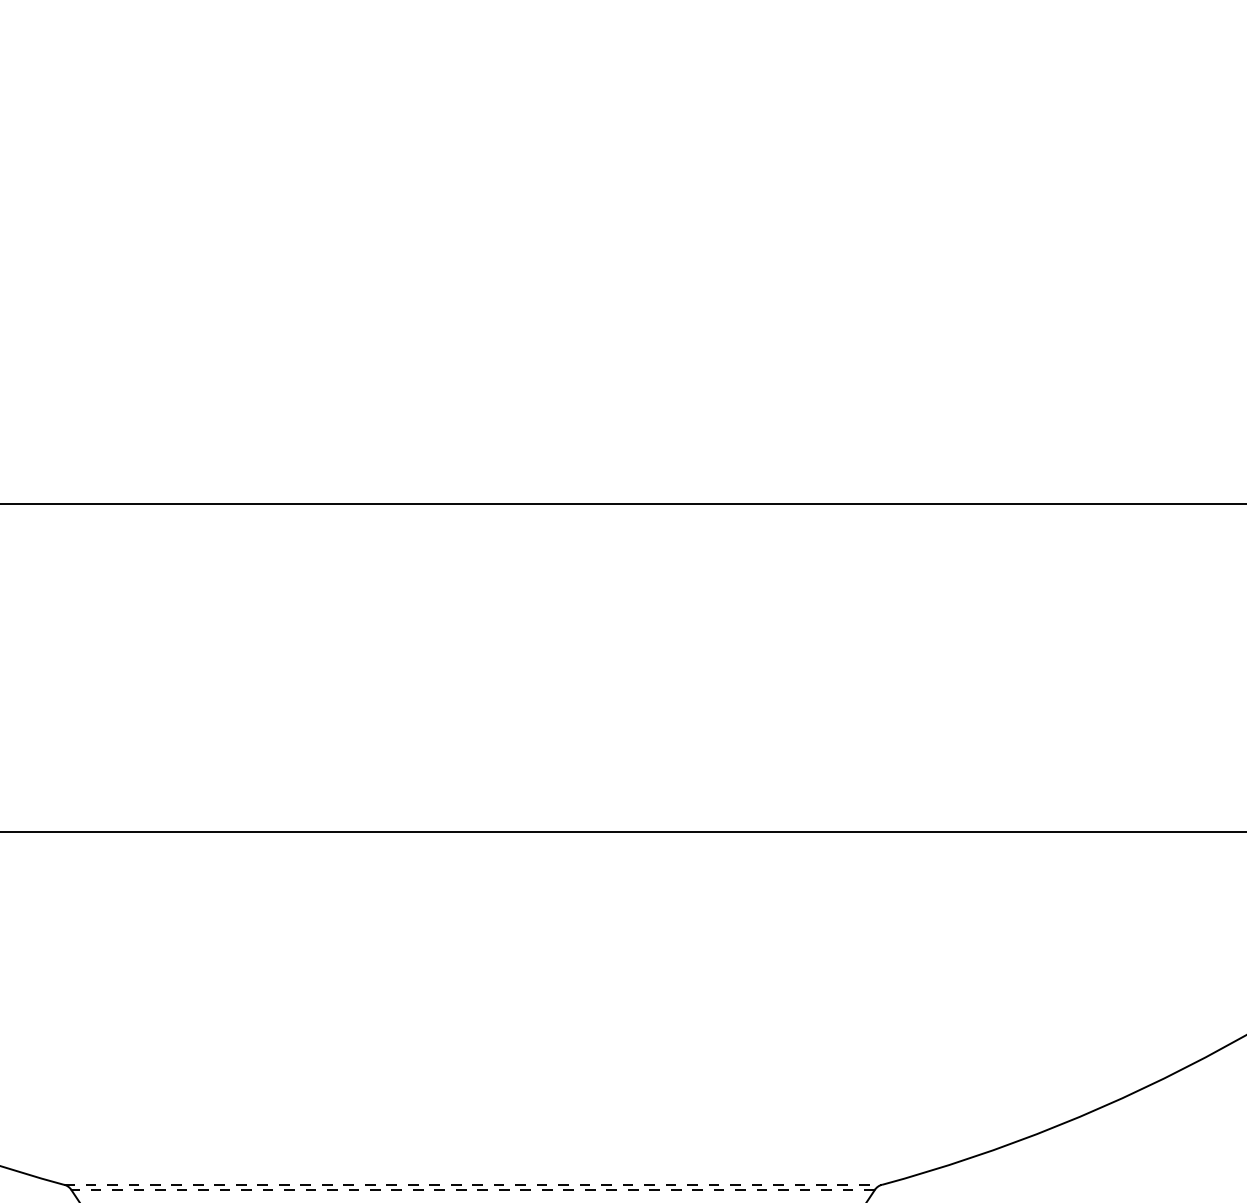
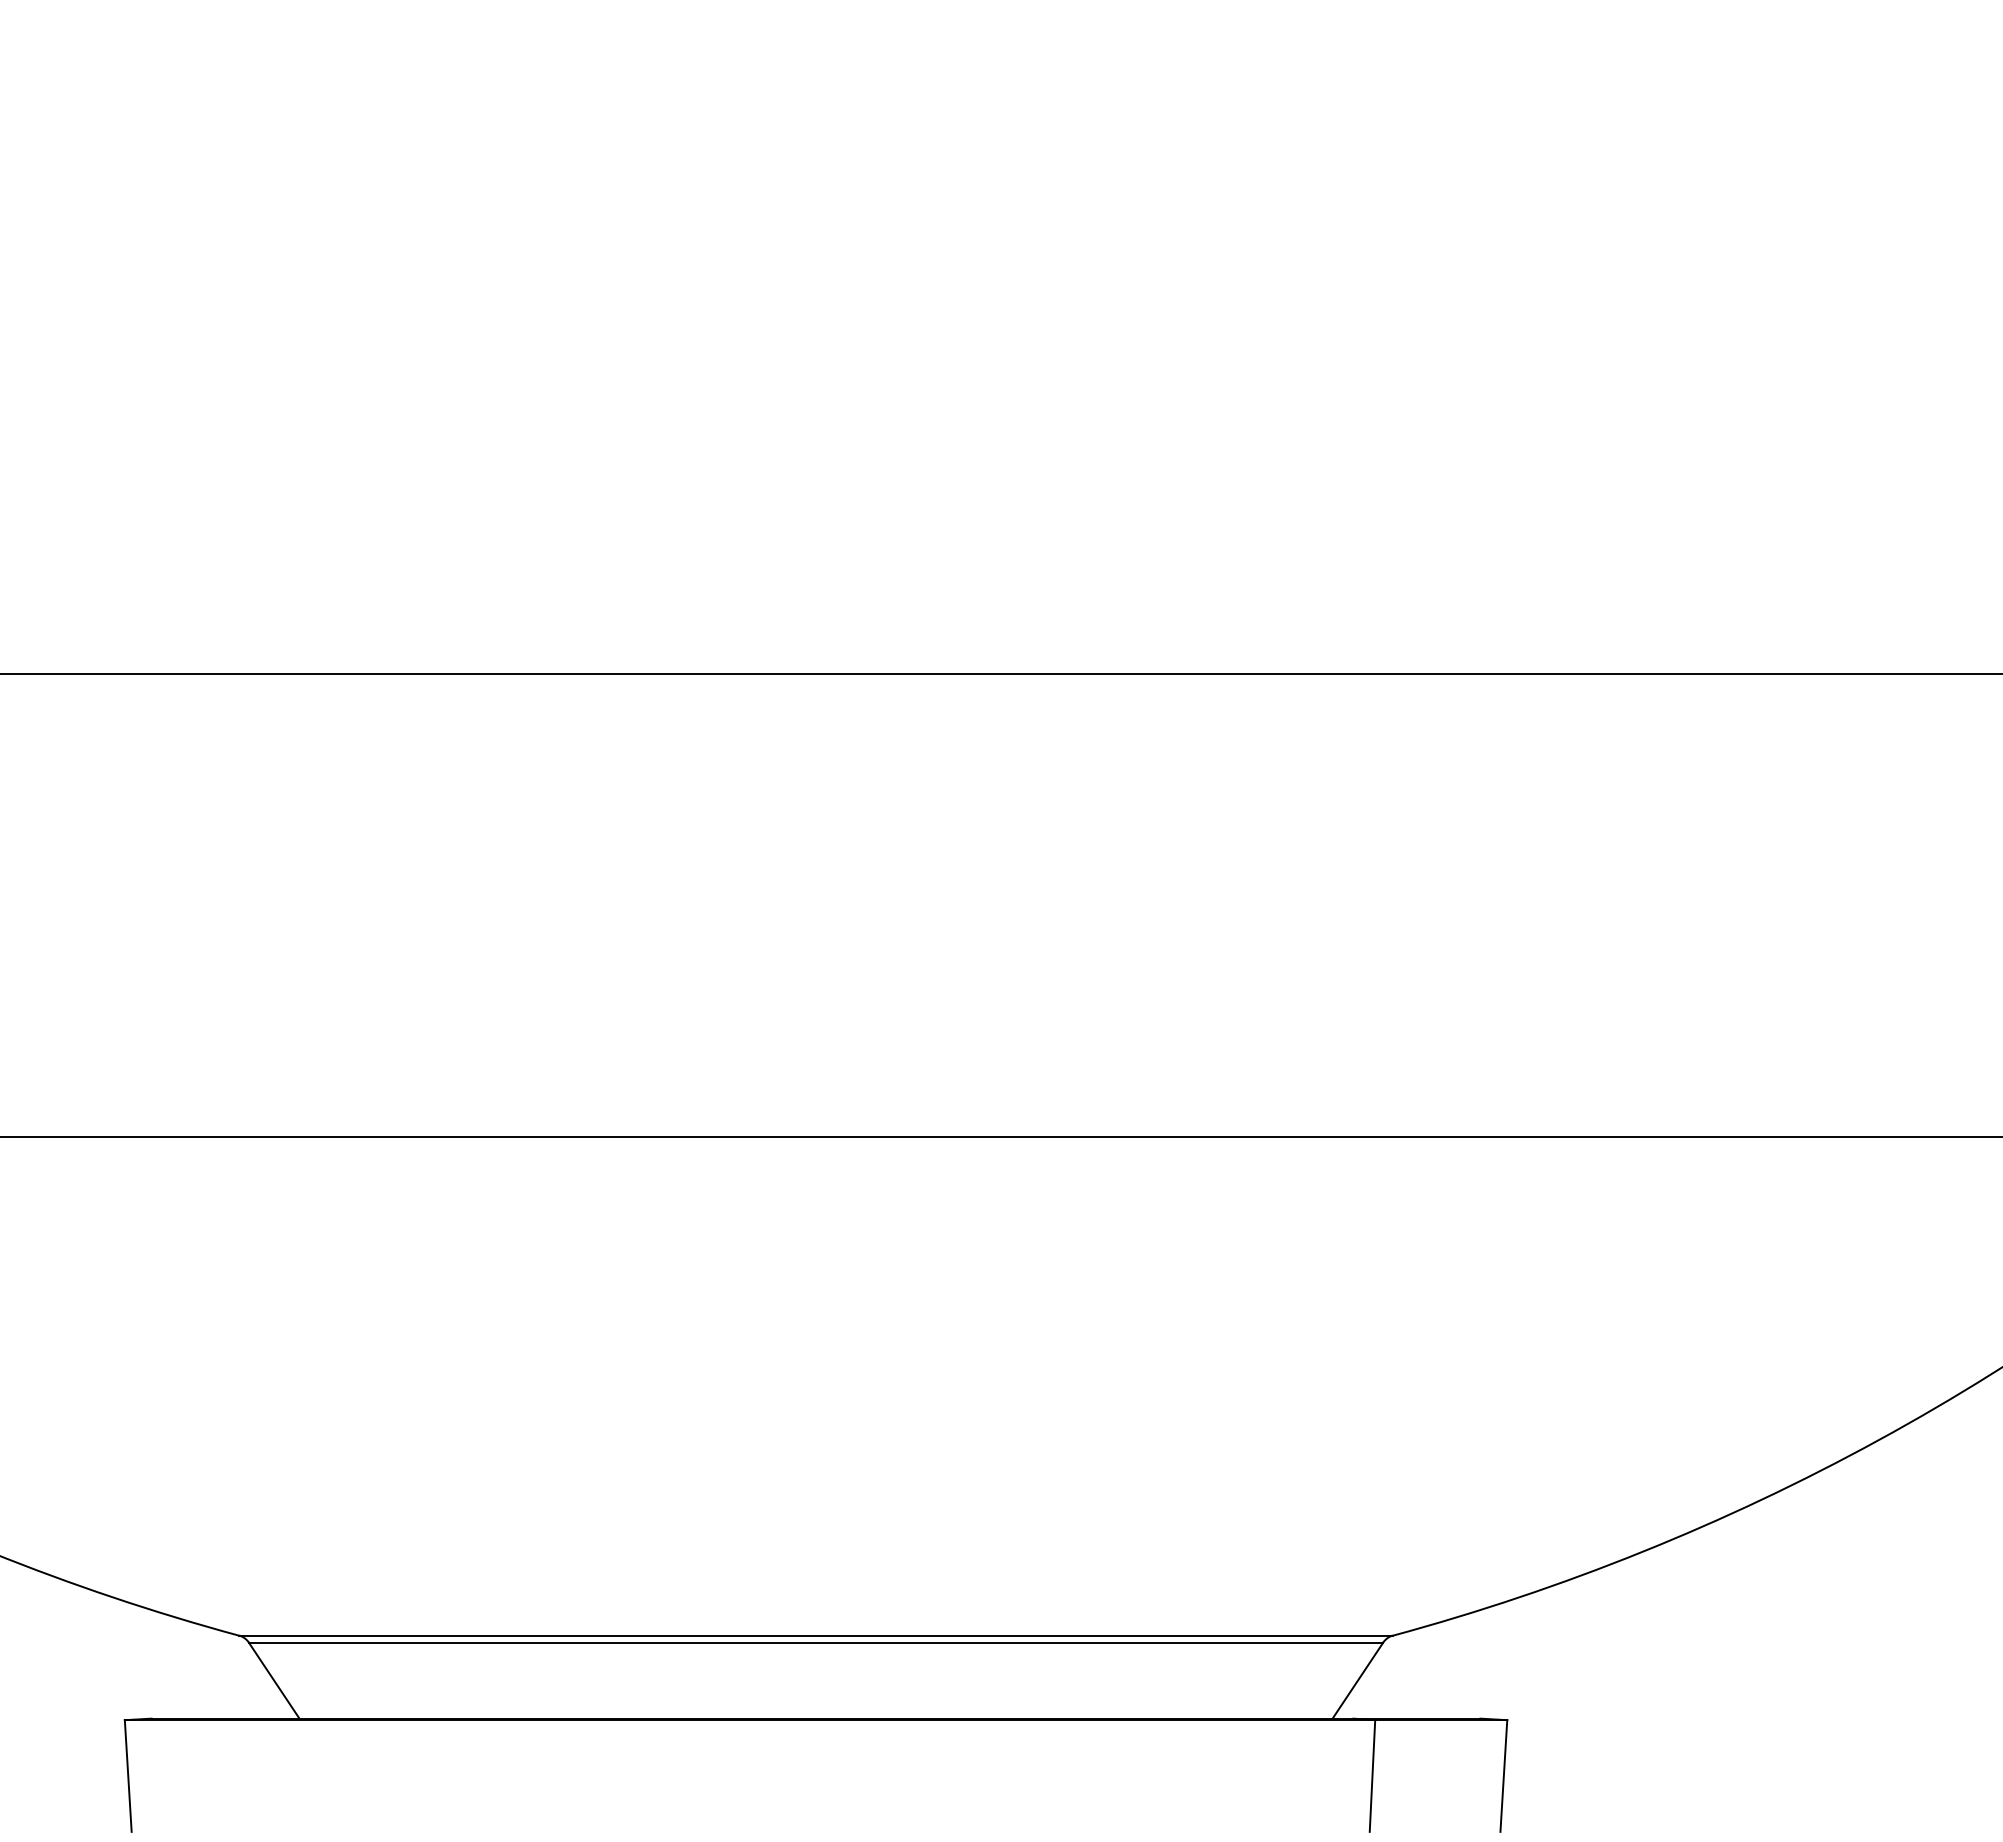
line: (473, 1184) -> (816, 1635), dashed -> solid
line: (472, 1189) -> (815, 1642), dashed -> solid

